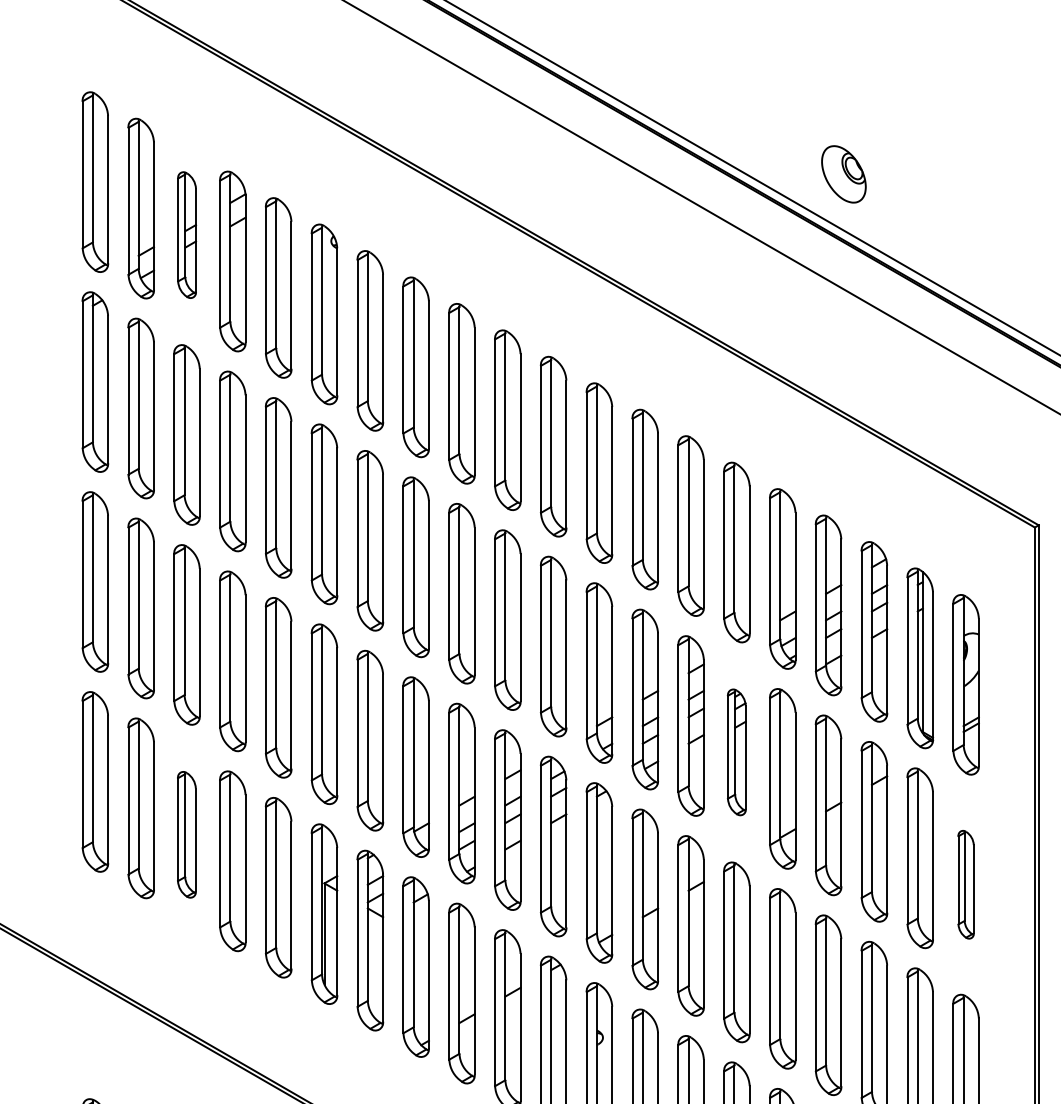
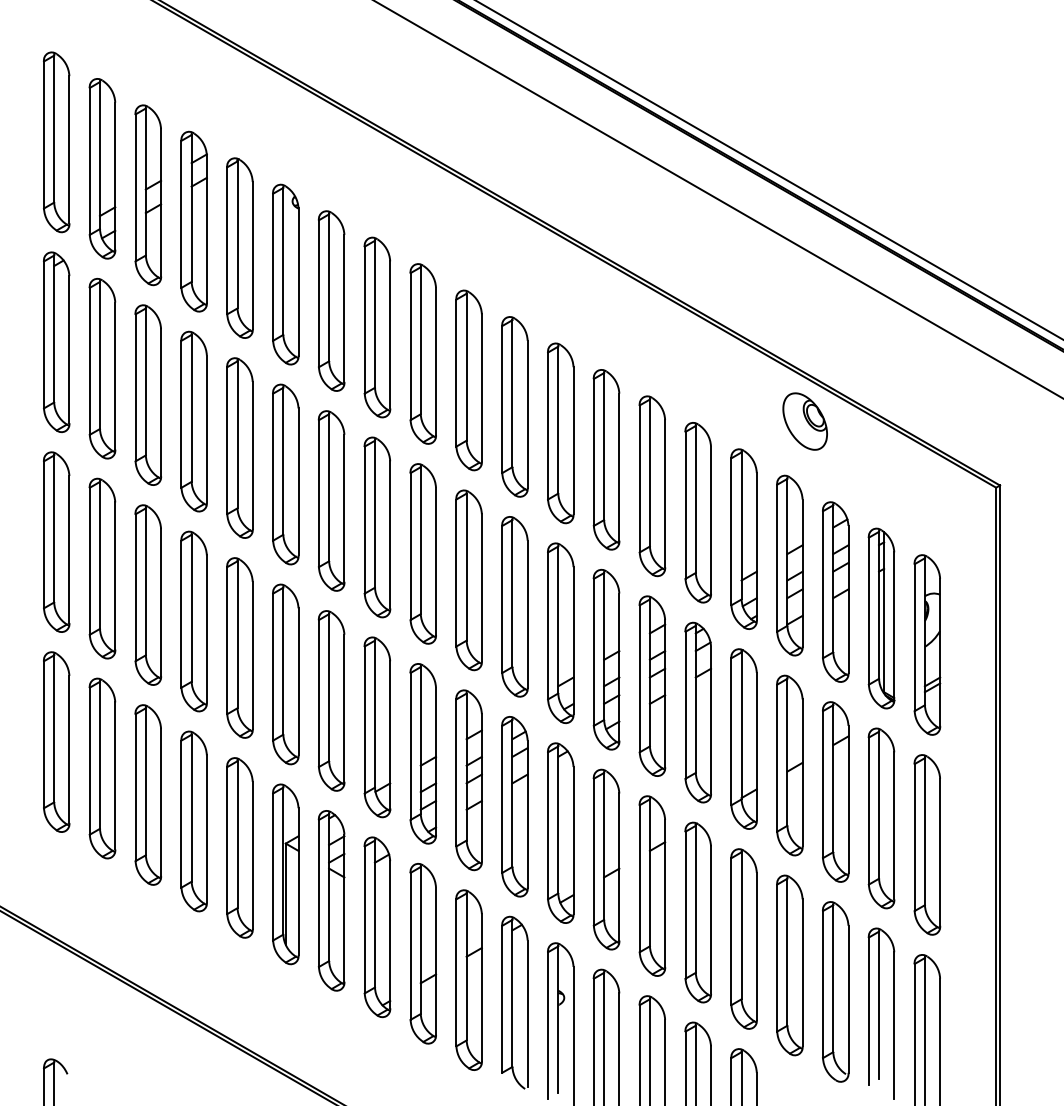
part: (843, 174) -> (804, 421), moved
part: (187, 235) -> (148, 195), size x1.43
part: (736, 752) -> (697, 712), size x1.43
part: (186, 834) -> (147, 794), size x1.43
part: (966, 884) -> (927, 844), size x1.67

